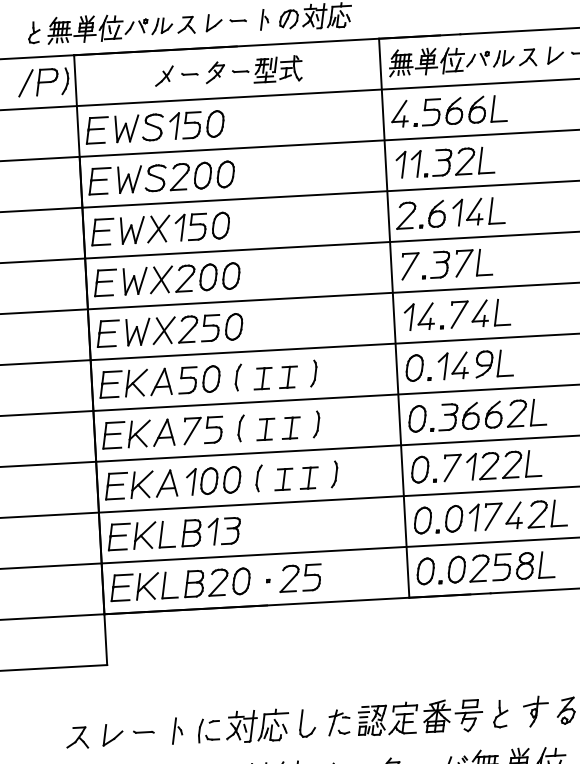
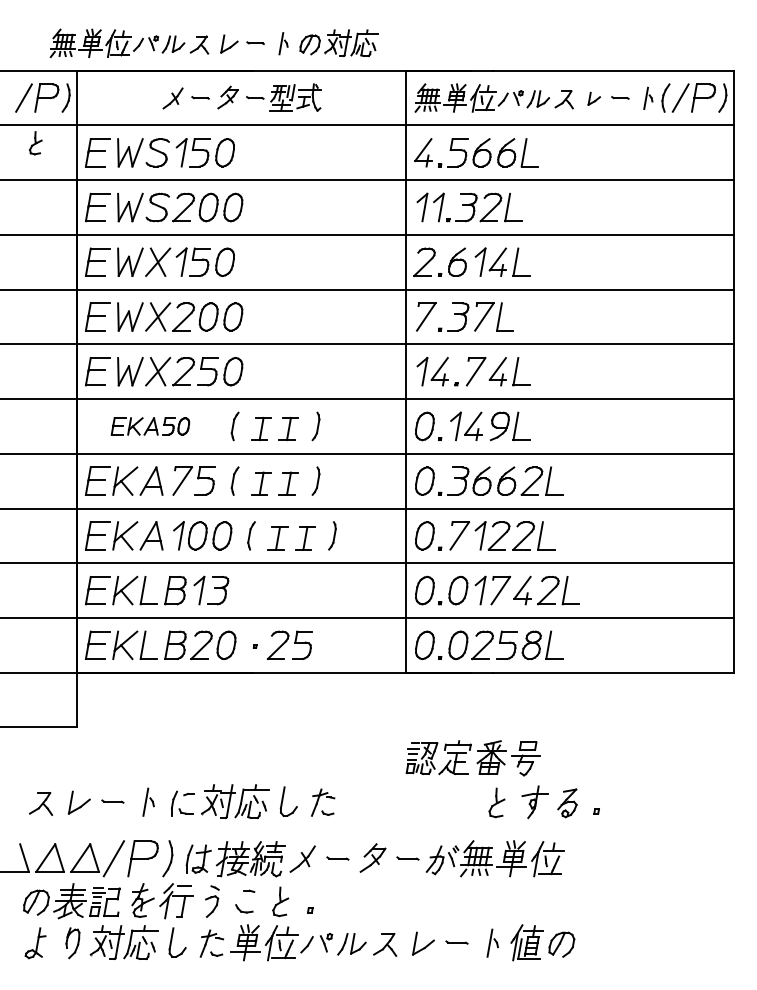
part: (33, 32) -> (35, 143), moved
part: (555, 55) -> (594, 98), size x0.7
part: (159, 381) -> (150, 426), size x0.6
part: (419, 718) -> (472, 758), moved

